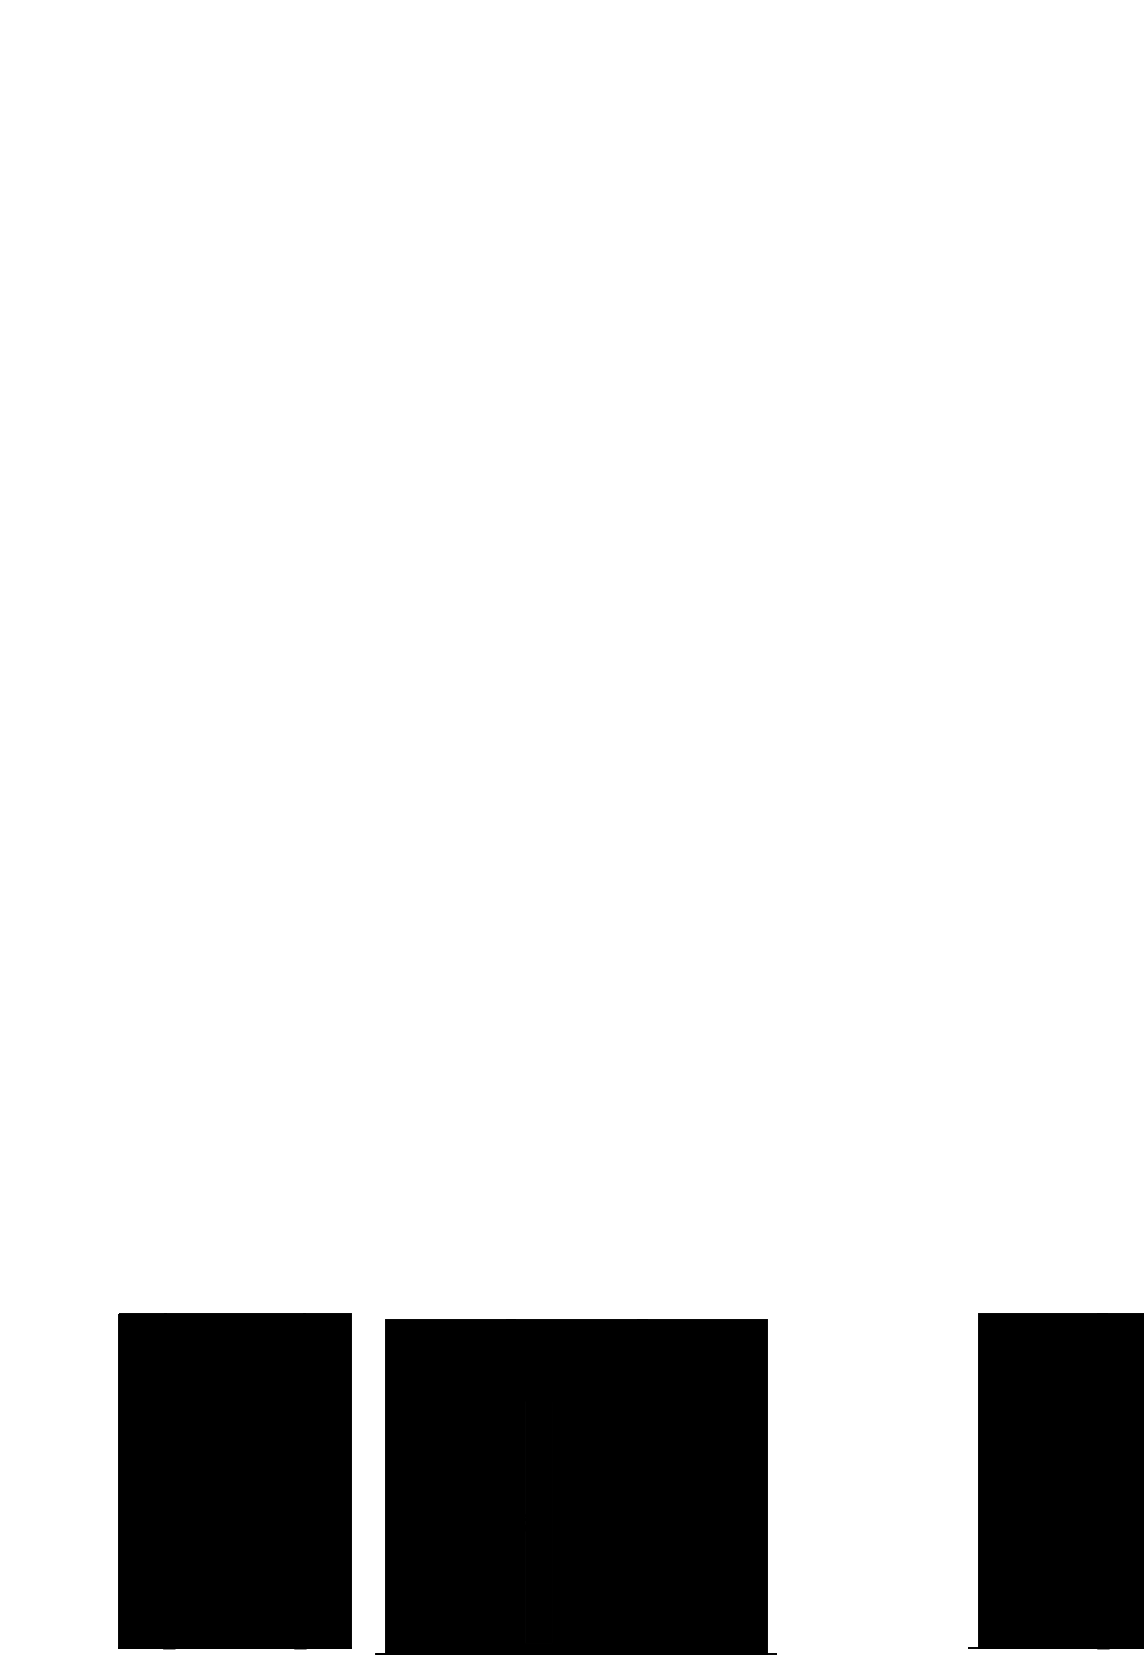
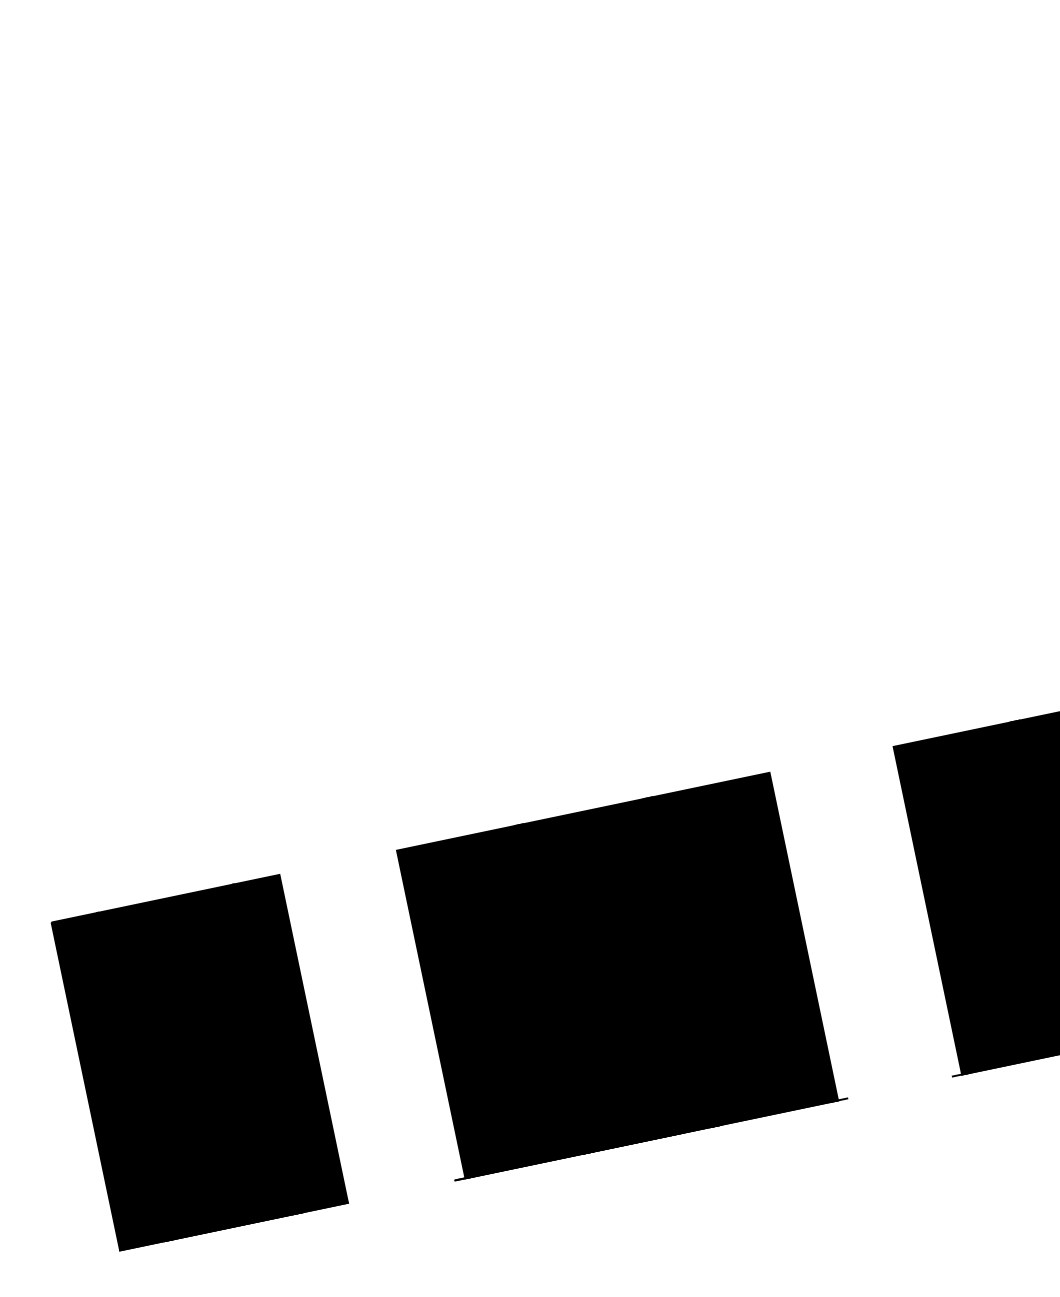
part: (575, 1486) -> (616, 975), moved

